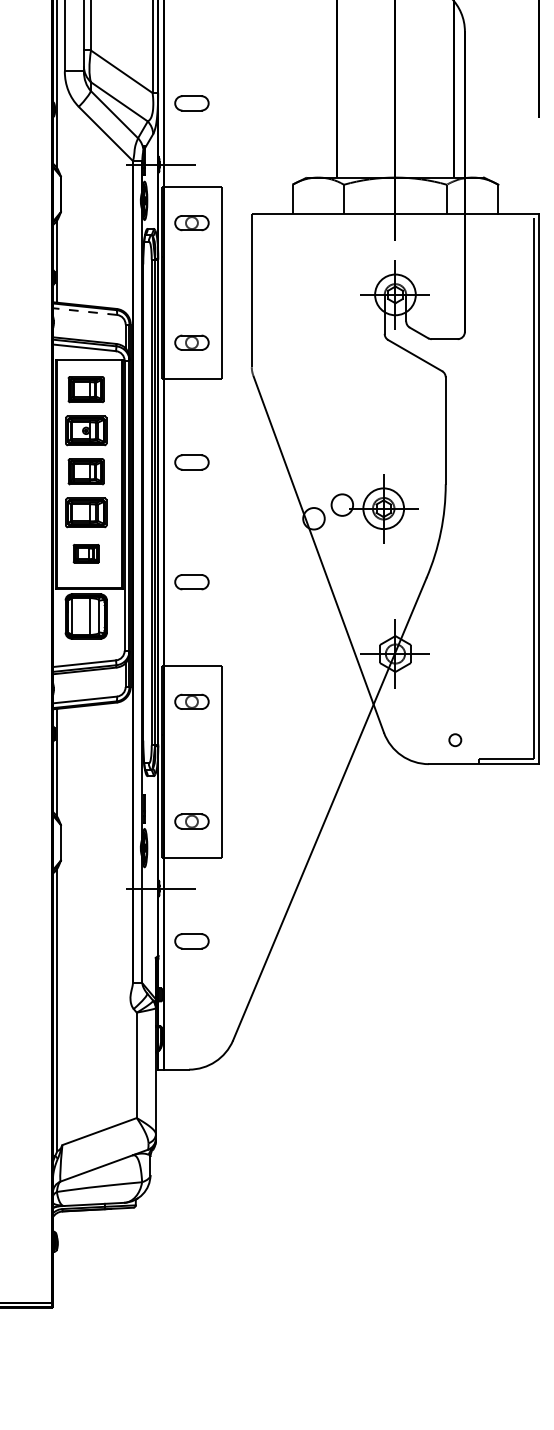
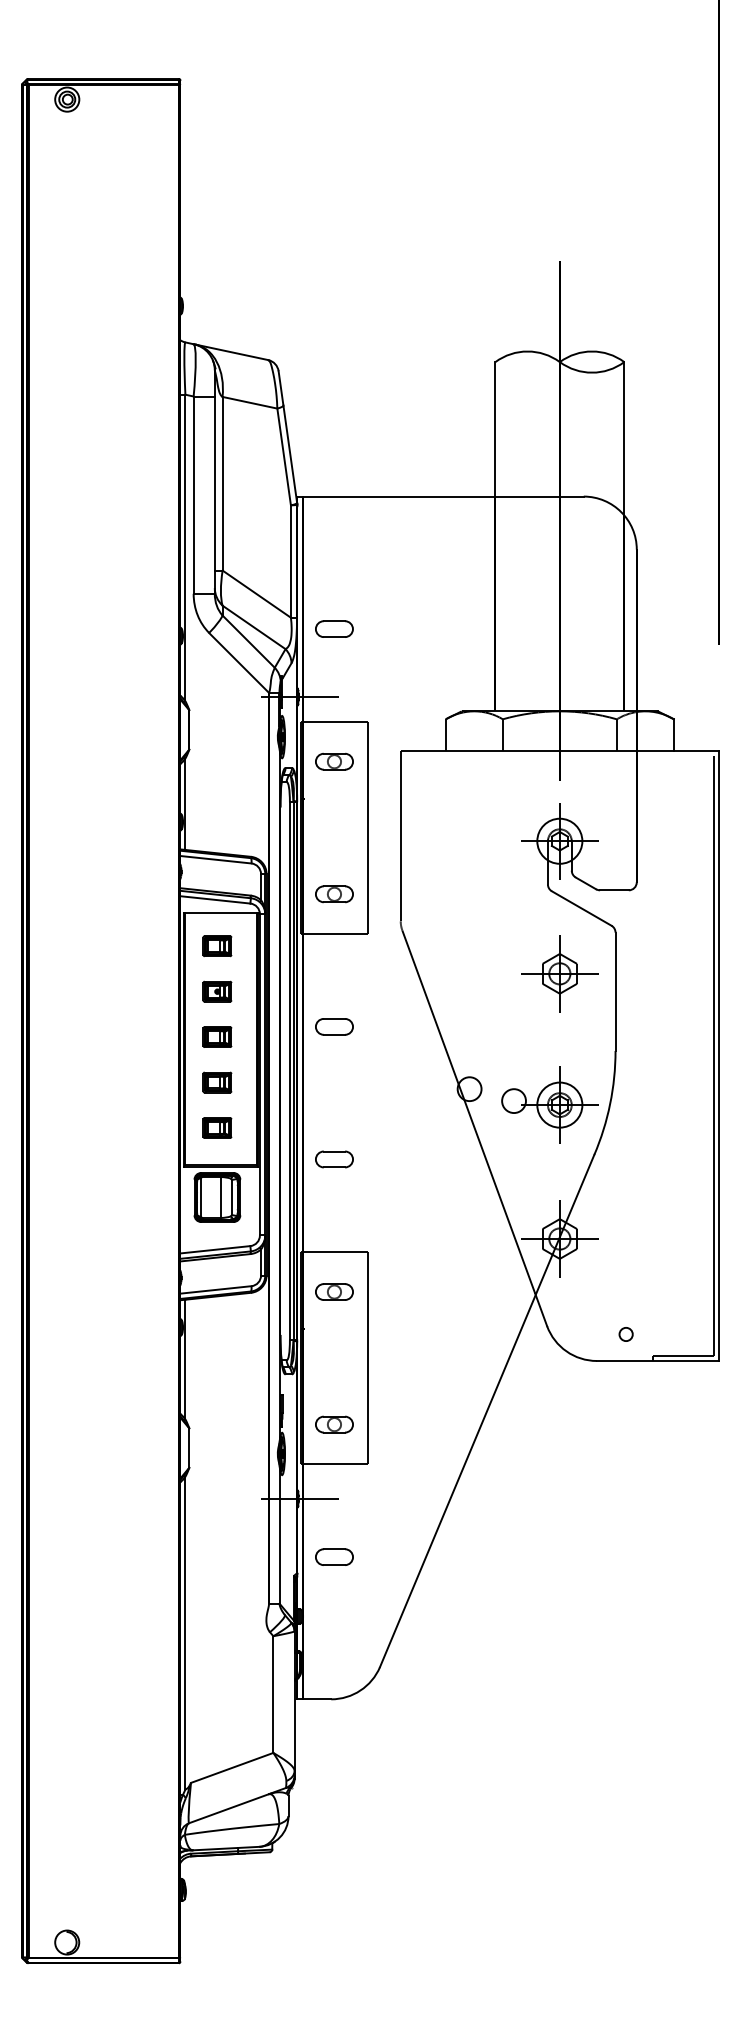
line: (84, 311) -> (215, 859), dashed -> solid
part: (86, 389) -> (217, 946), size x0.71
part: (395, 414) -> (559, 973), added
part: (86, 430) -> (217, 991), size x0.62
part: (86, 471) -> (217, 1036), size x0.71
part: (374, 508) -> (549, 1104), moved
part: (86, 512) -> (217, 1082), size x0.62

